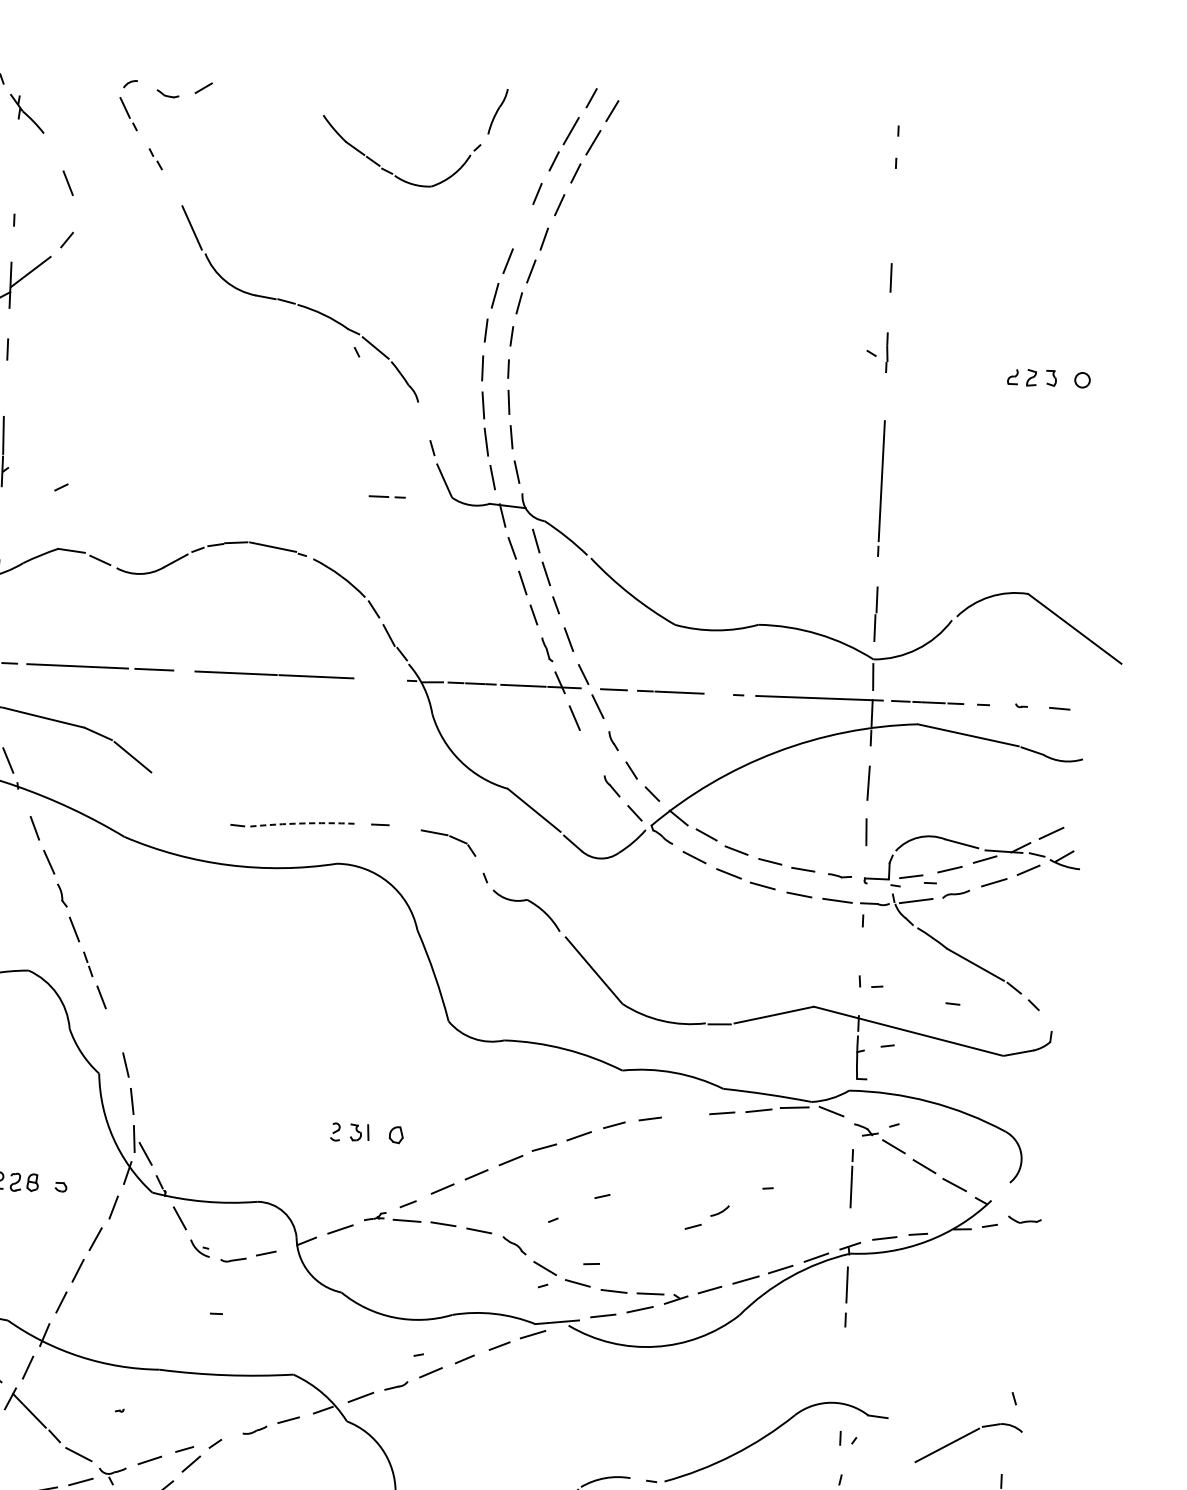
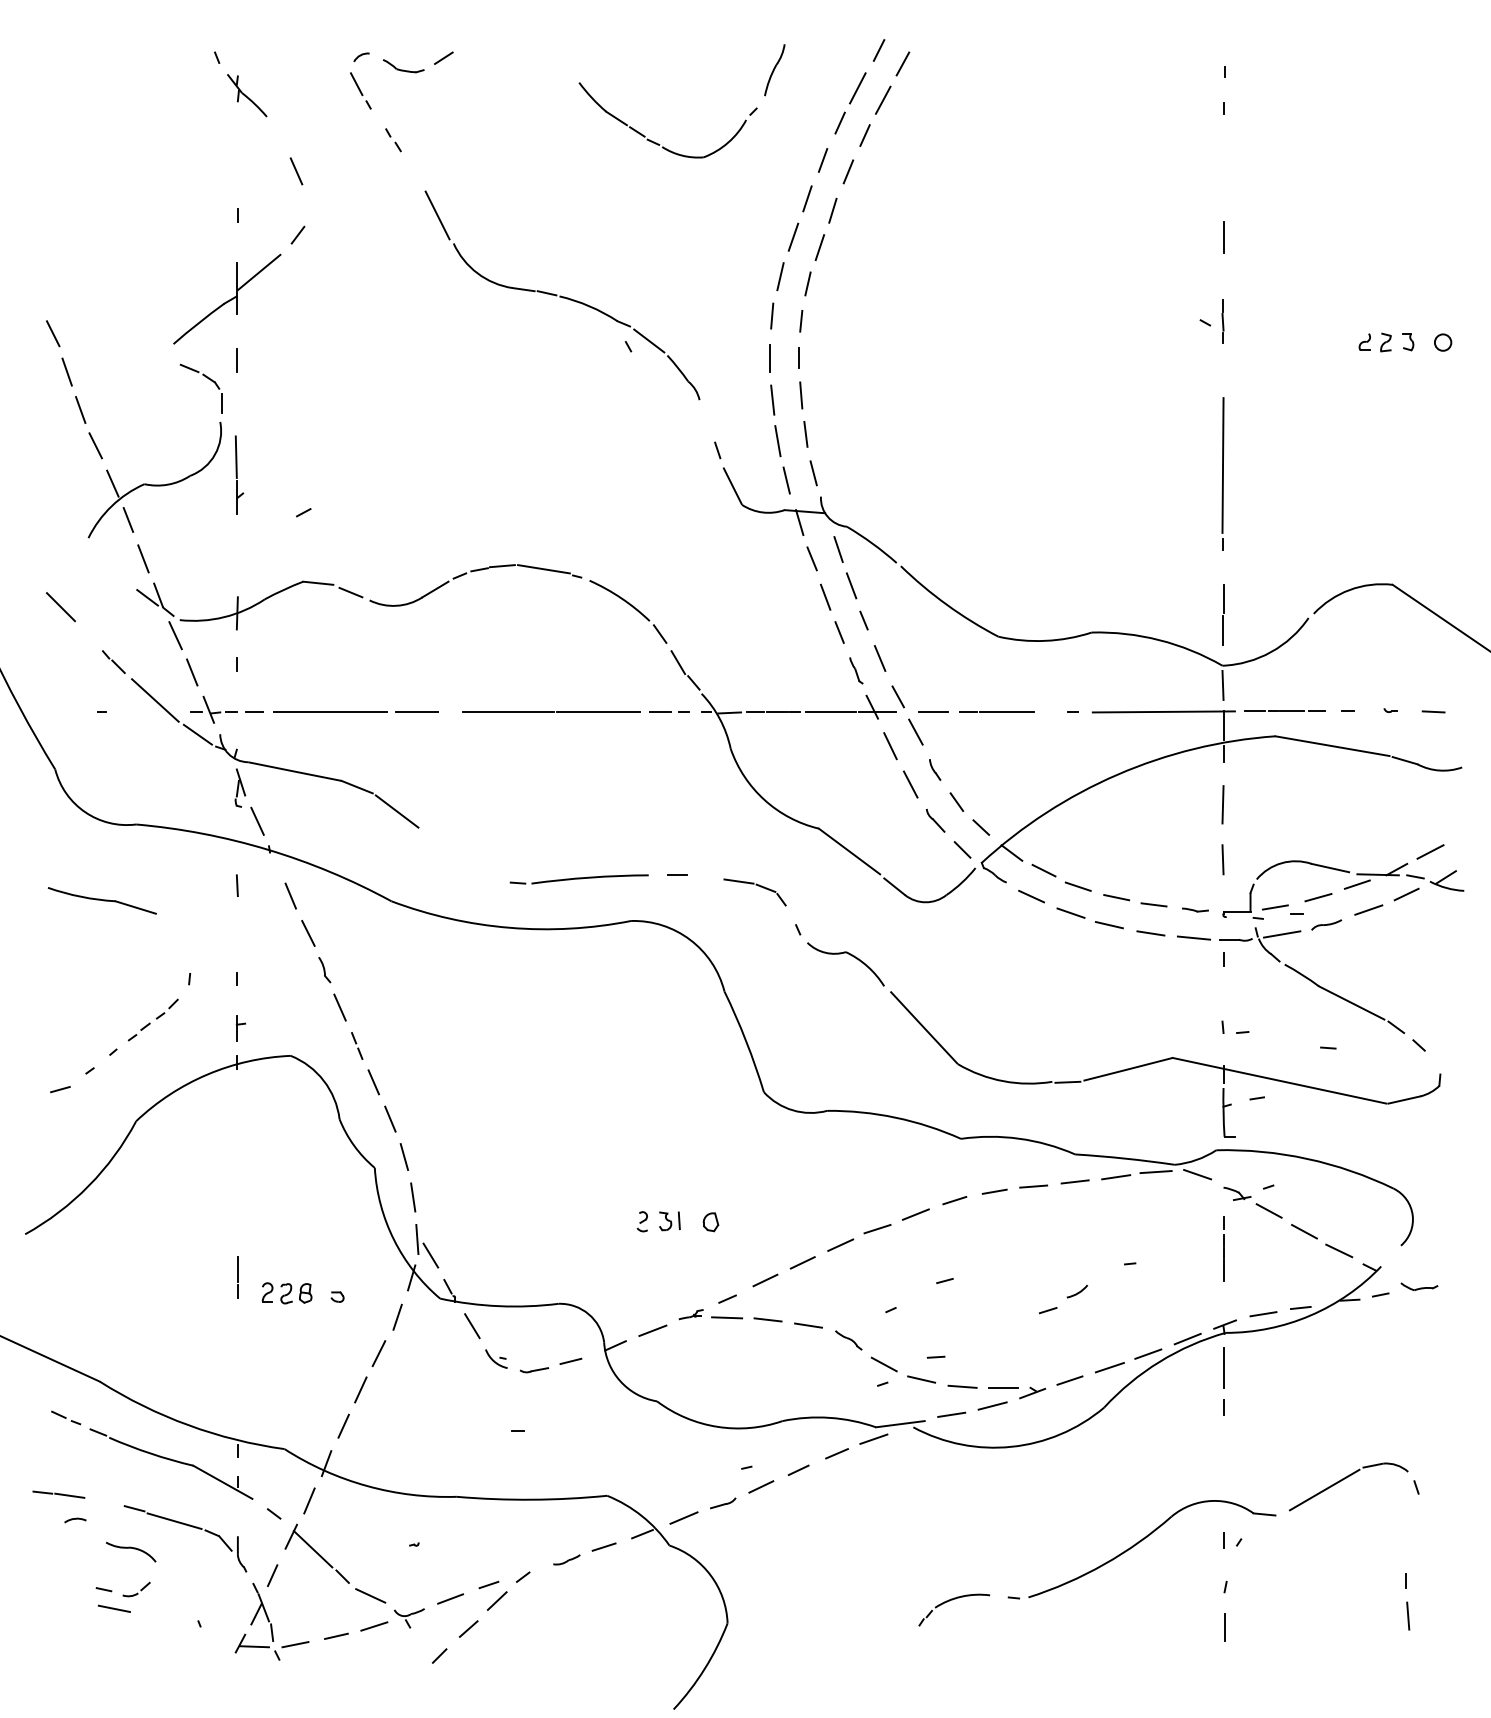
part: (167, 94) -> (403, 66), size x1.67
line: (522, 227) -> (807, 198), added
line: (387, 496) -> (669, 711), moved
line: (591, 753) -> (910, 784), added
arc: (301, 823) -> (589, 877), dashed -> solid
line: (115, 1030) -> (390, 1118), added
line: (685, 1115) -> (1033, 1186), added
part: (966, 1436) -> (1345, 1479), moved

